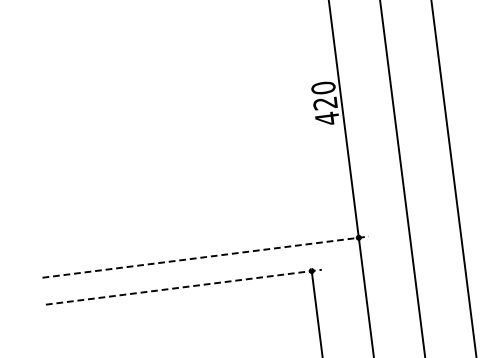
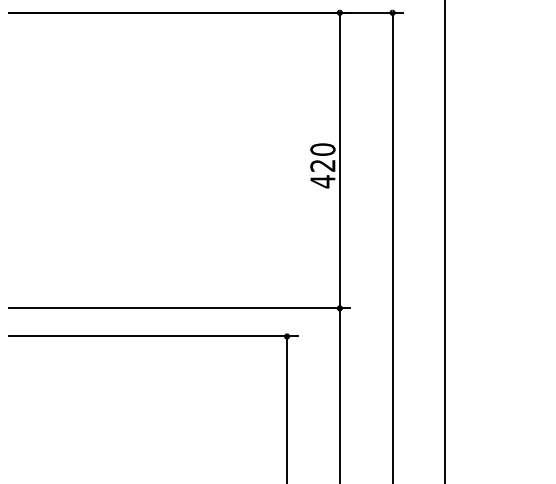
line: (205, 257) -> (179, 308), dashed -> solid
line: (183, 287) -> (153, 336), dashed -> solid

